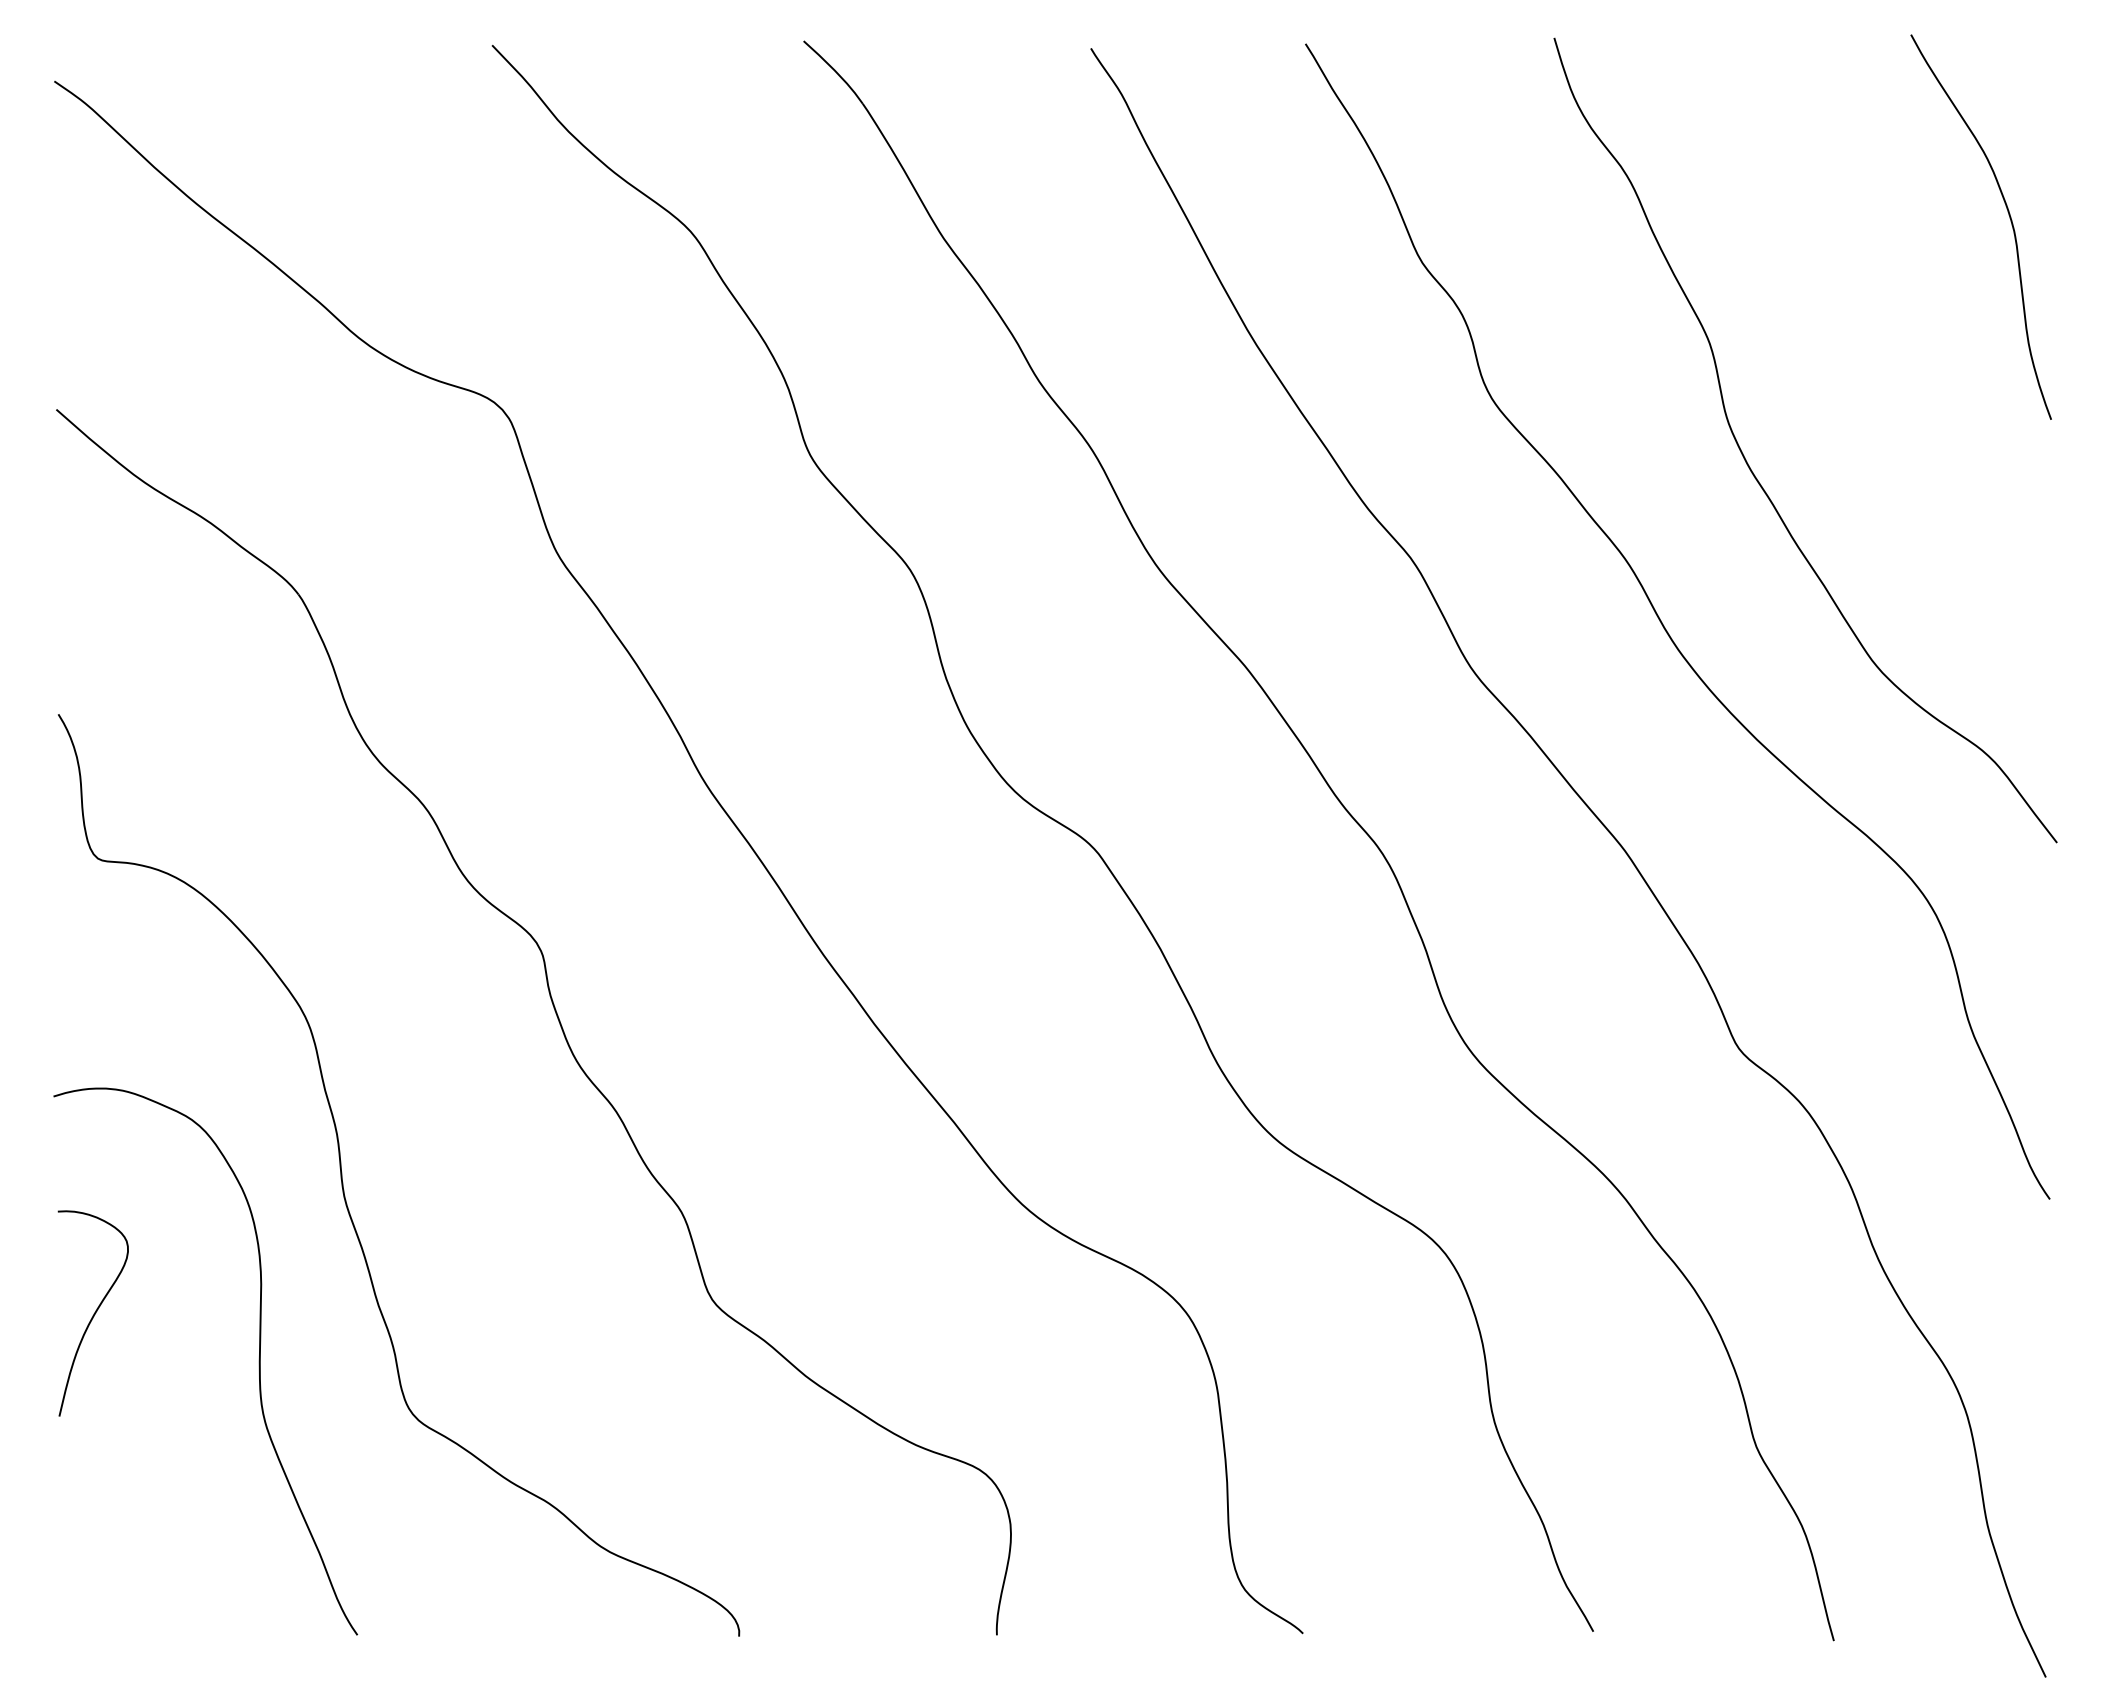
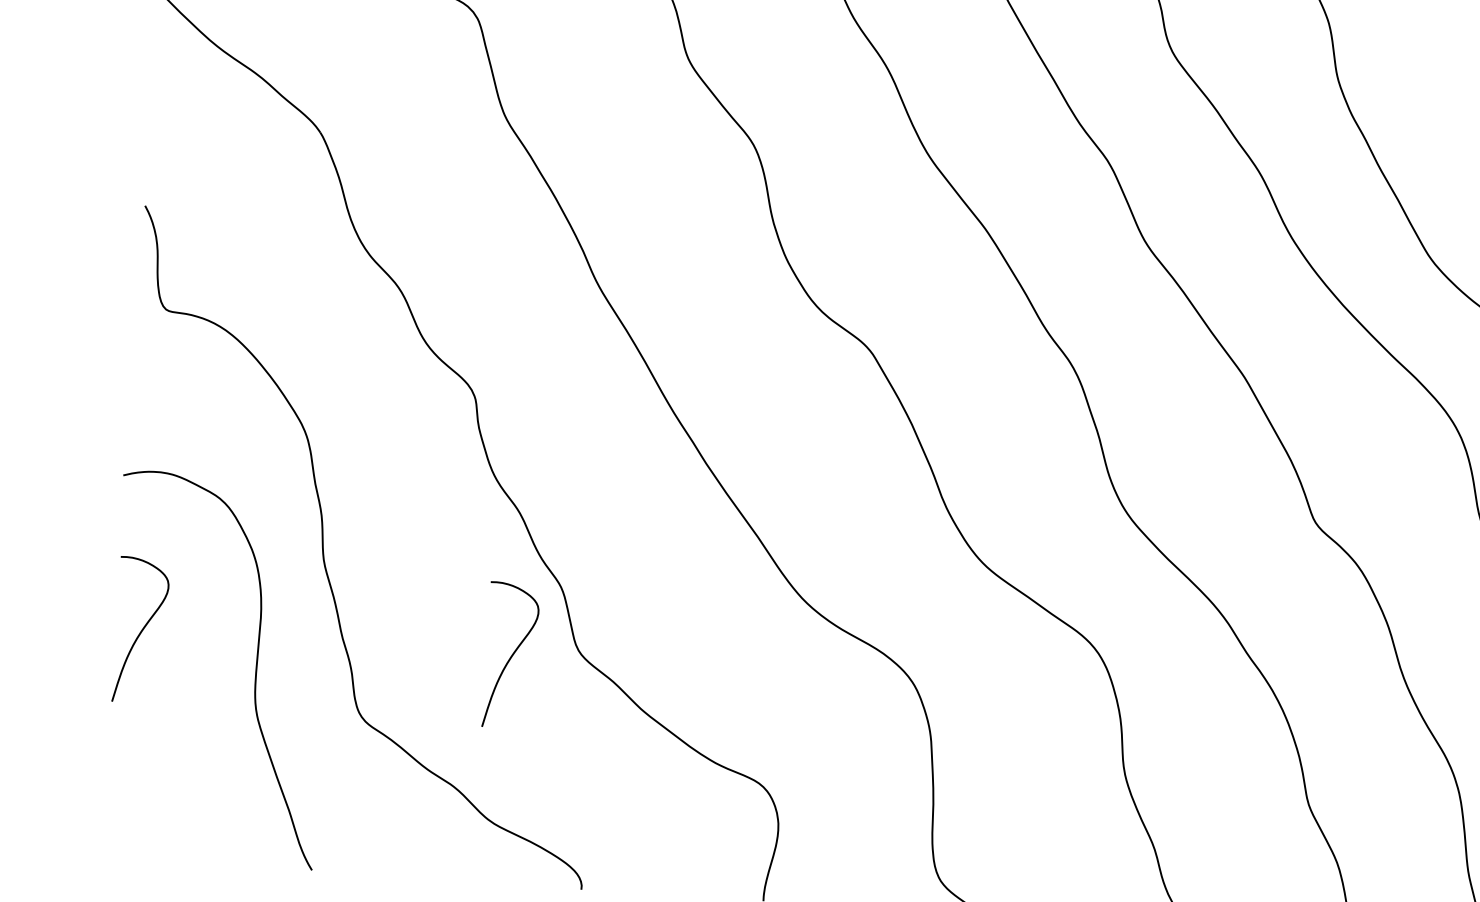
curve: (617, 1313) -> (511, 655), added

